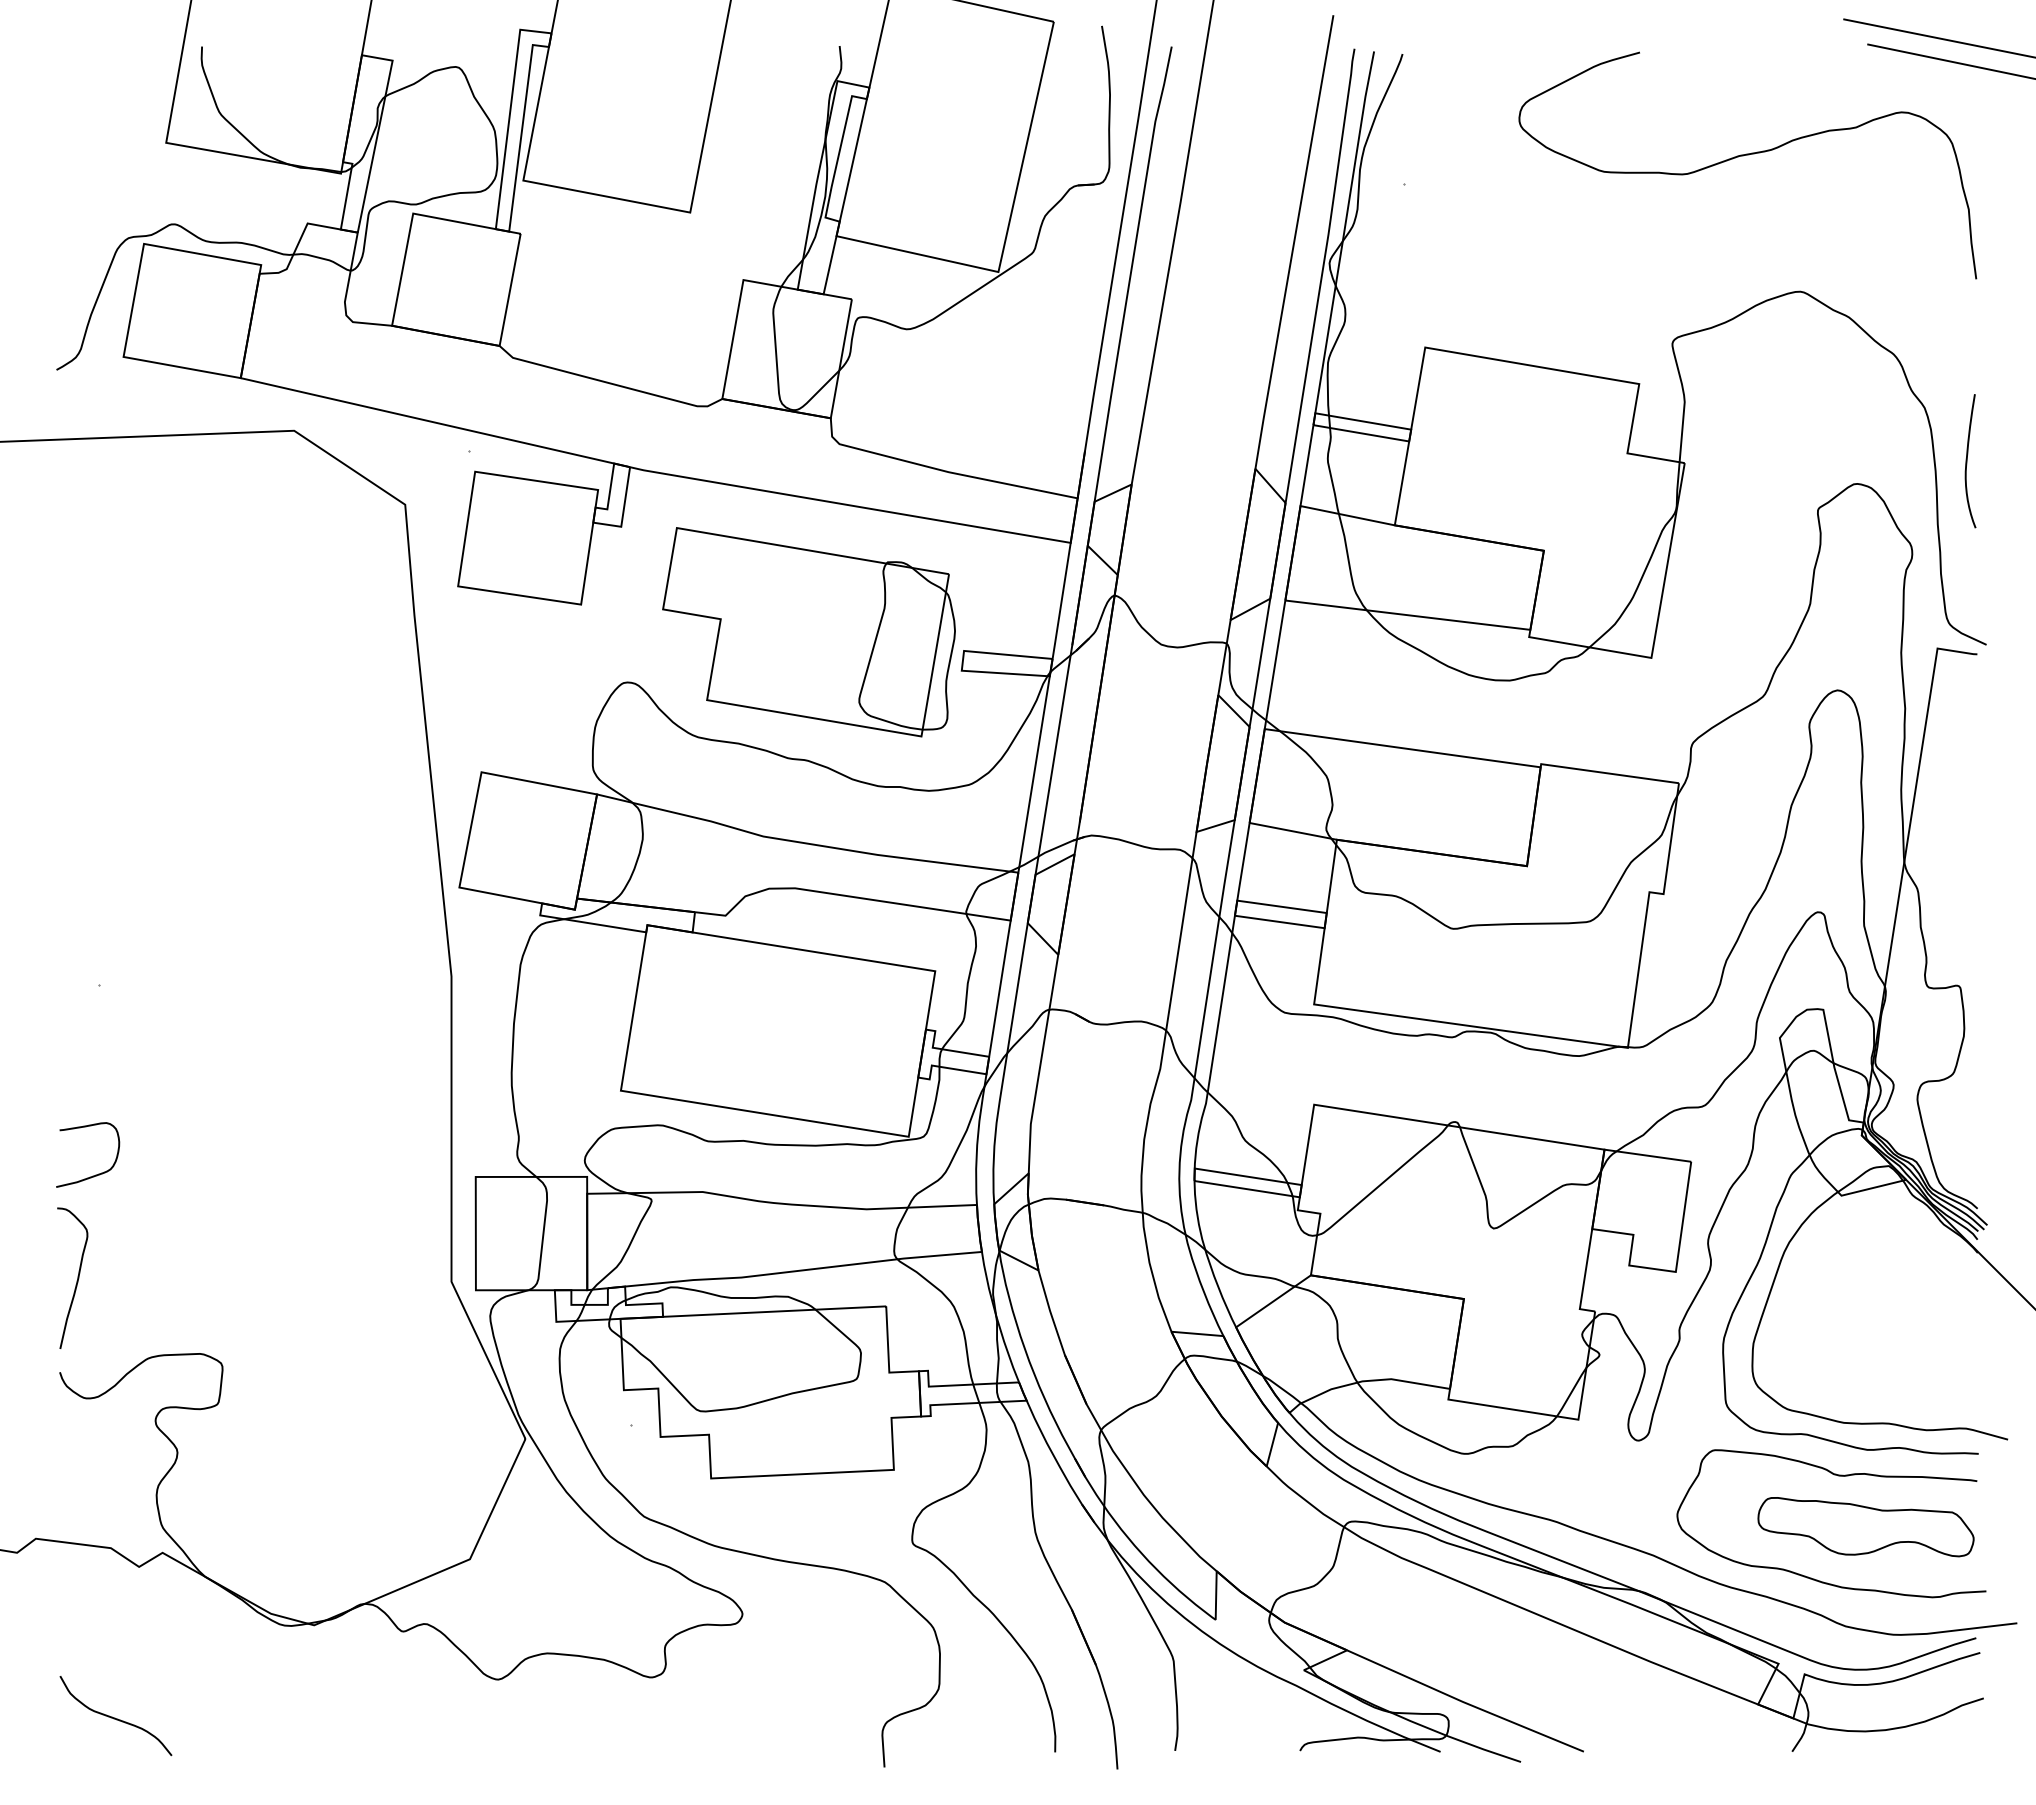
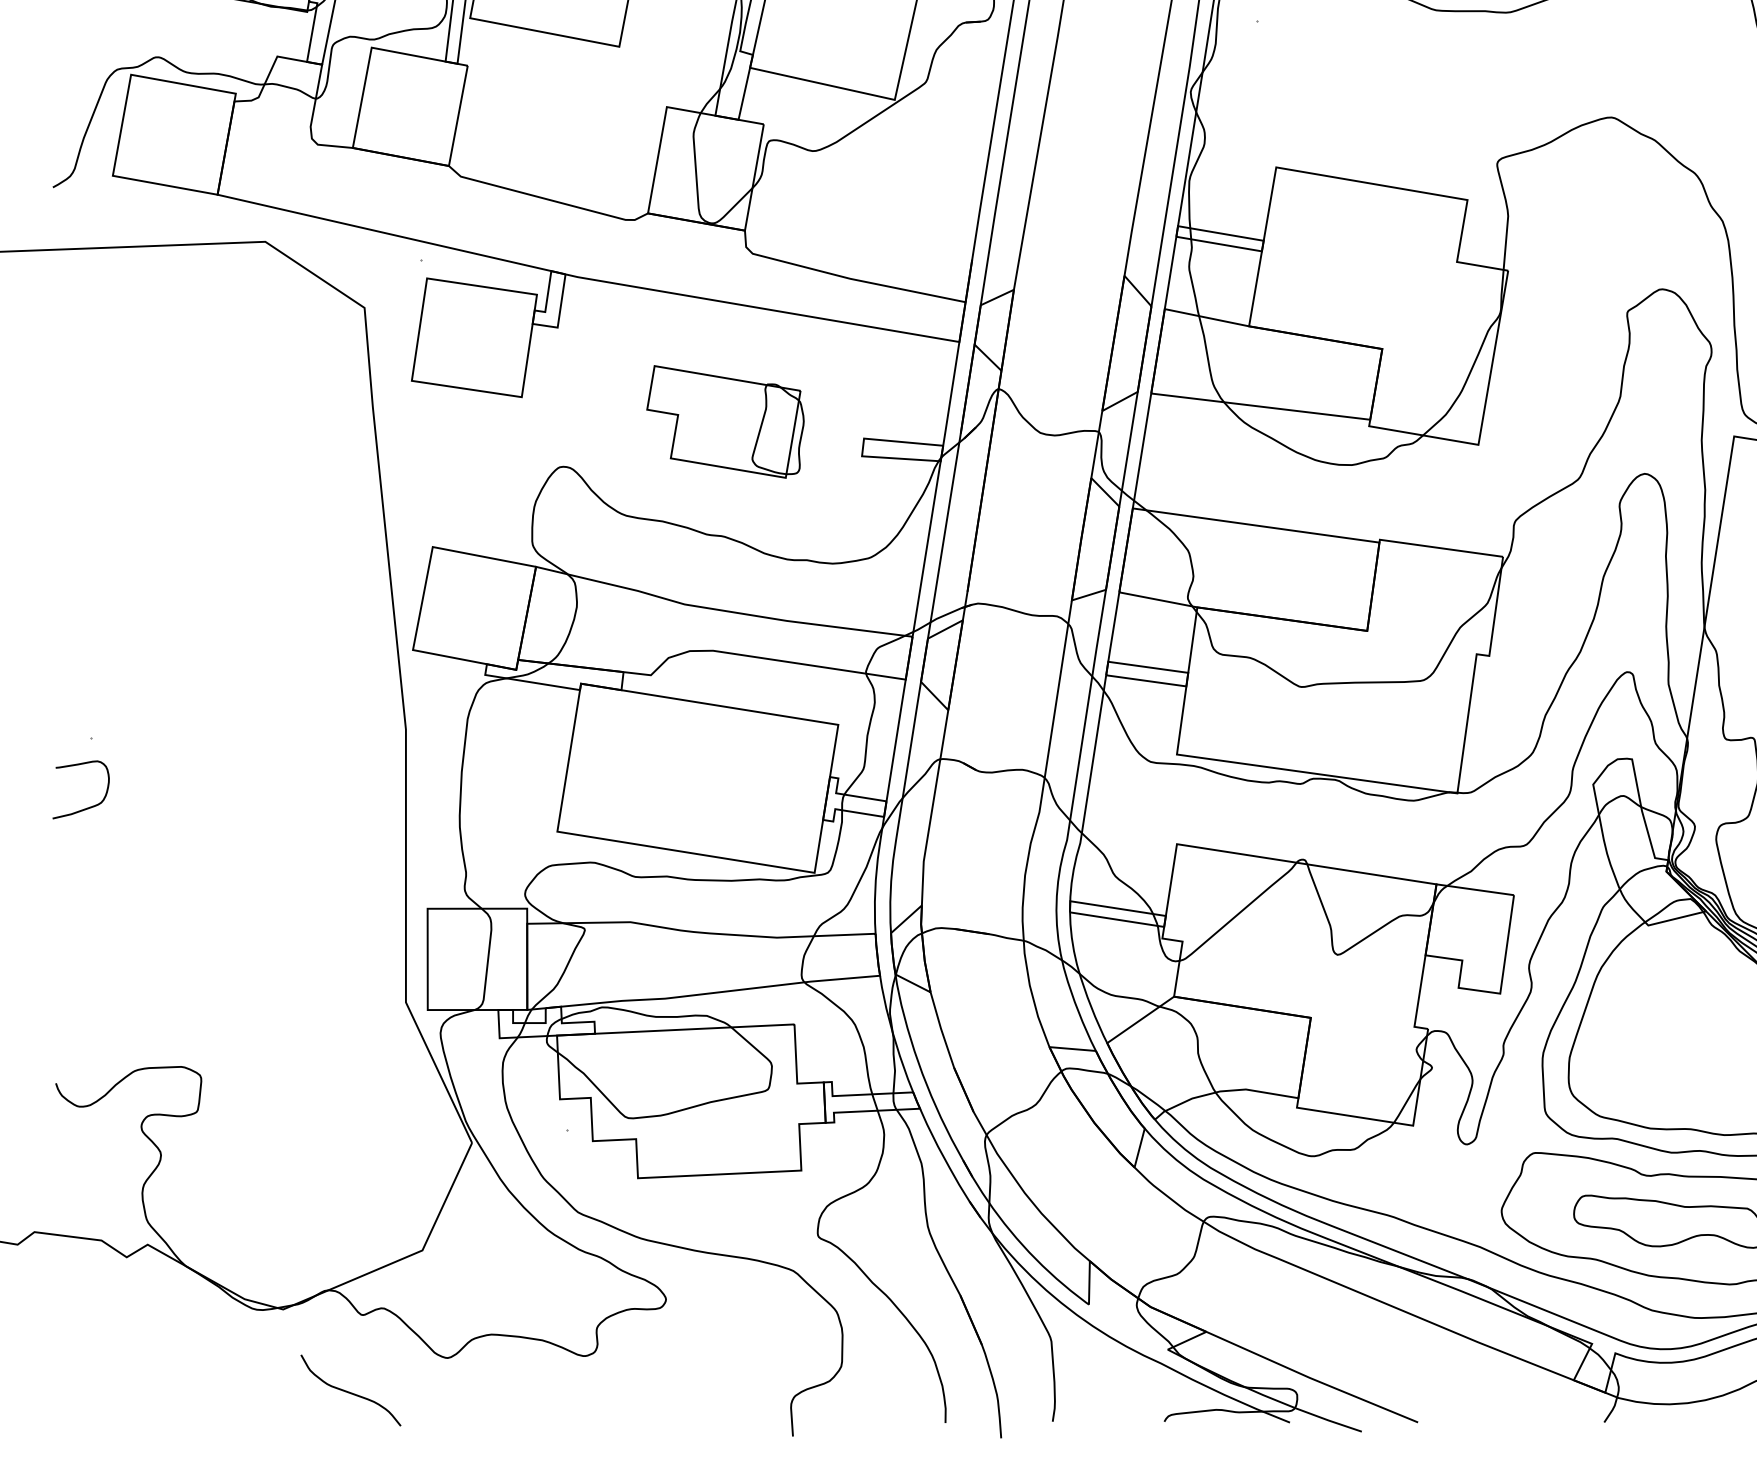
part: (808, 632) -> (725, 422), size x0.6
curve: (95, 1174) -> (87, 807), moved
curve: (77, 1277) -> (71, 998), removed
curve: (115, 1717) -> (350, 1391), moved

